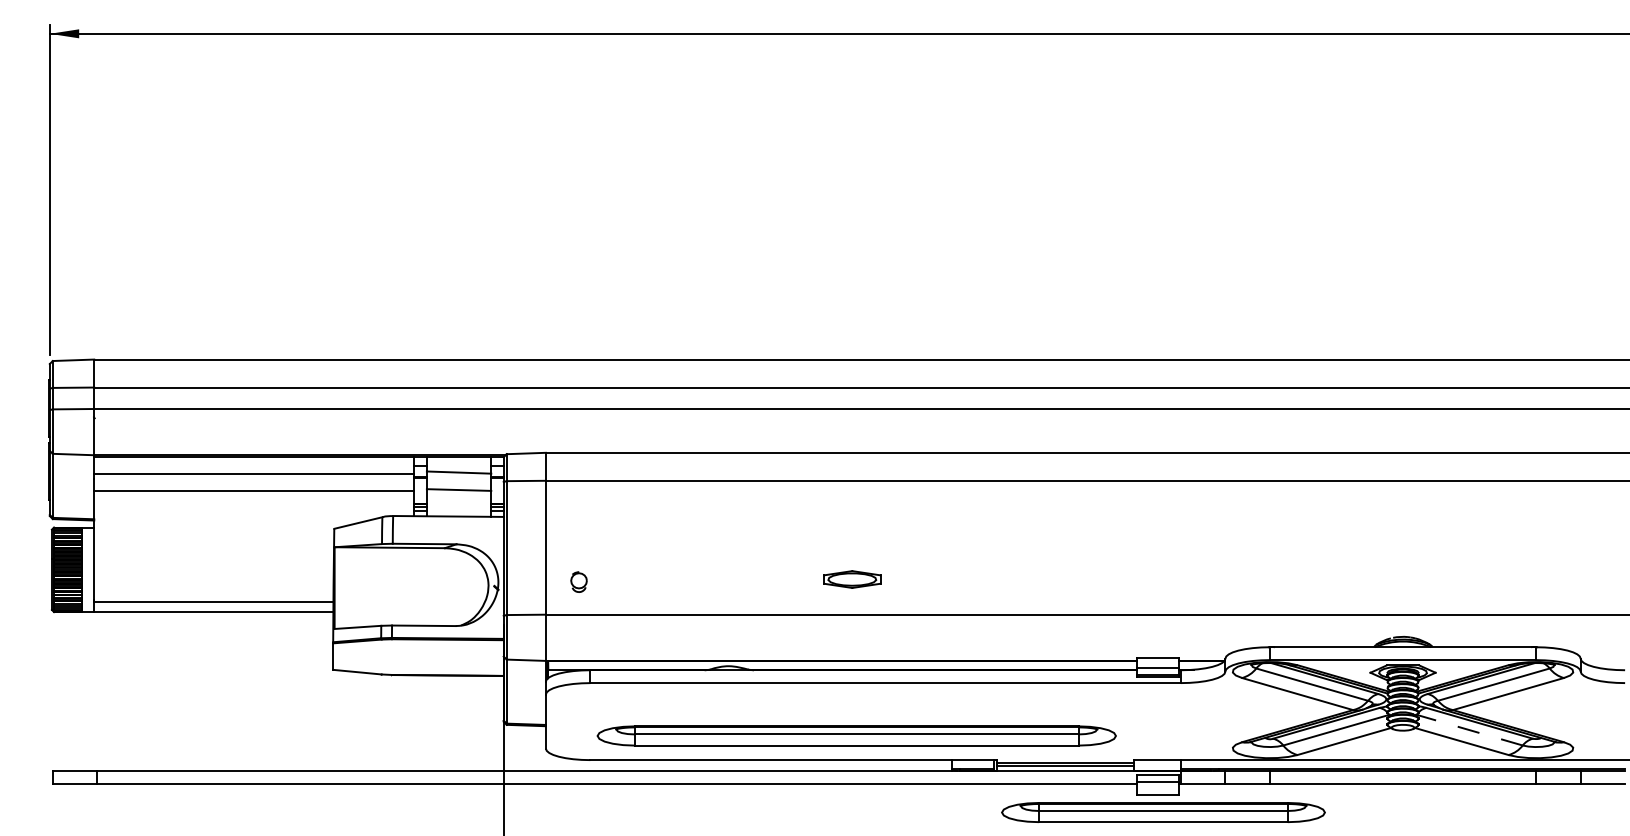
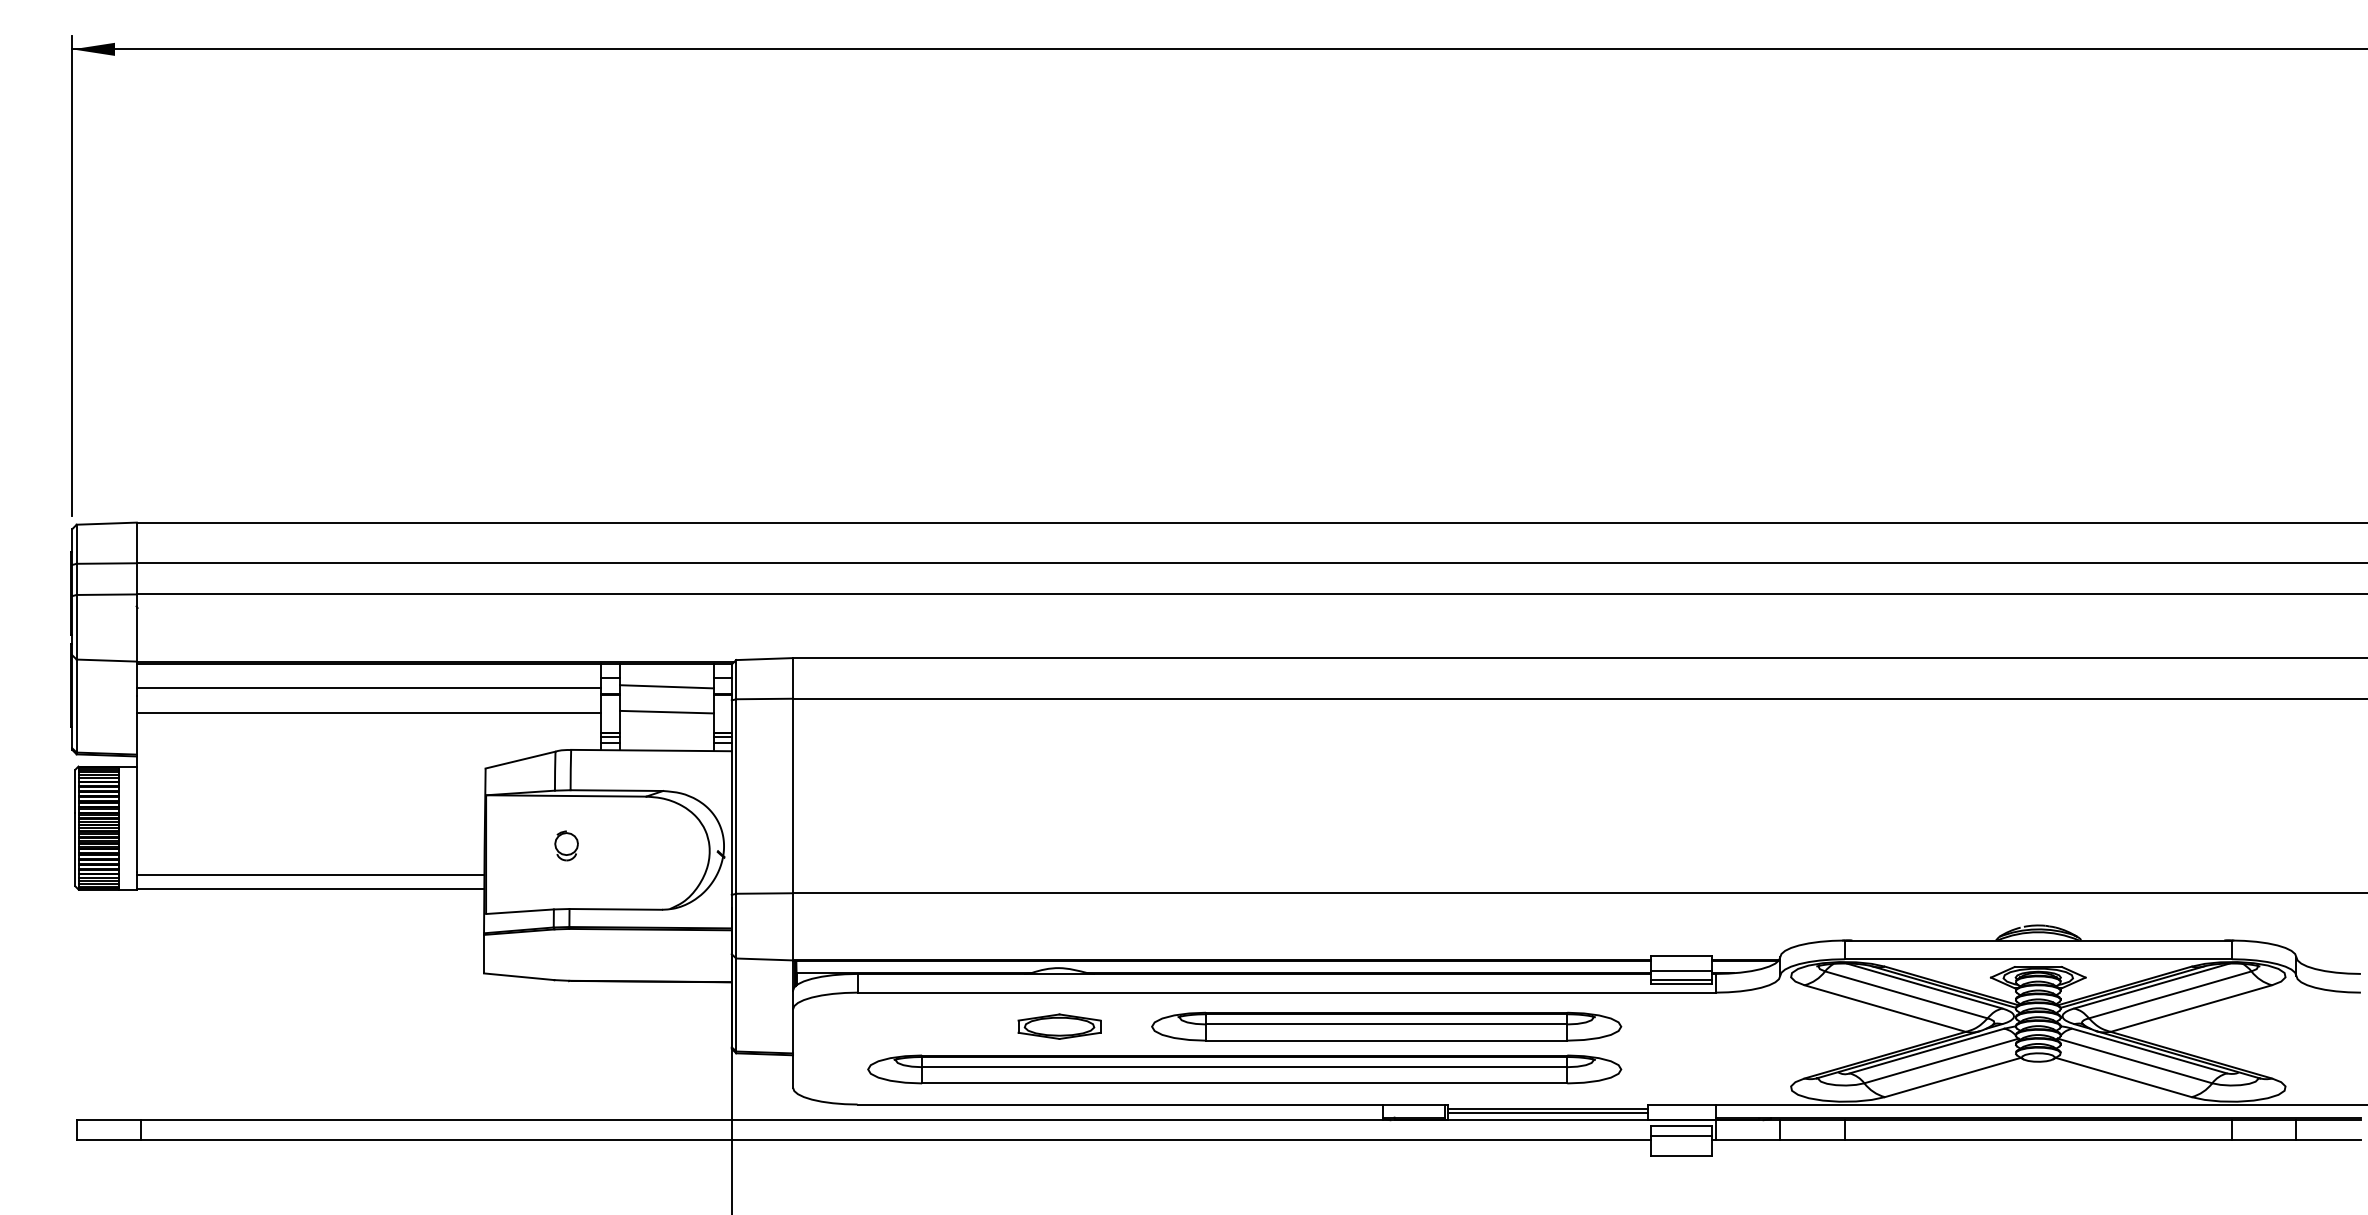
part: (852, 579) -> (1059, 1026), moved
part: (578, 581) -> (565, 845), moved
line: (1469, 730) -> (2134, 1061), dashed -> solid
part: (1163, 812) -> (1386, 1026), moved

